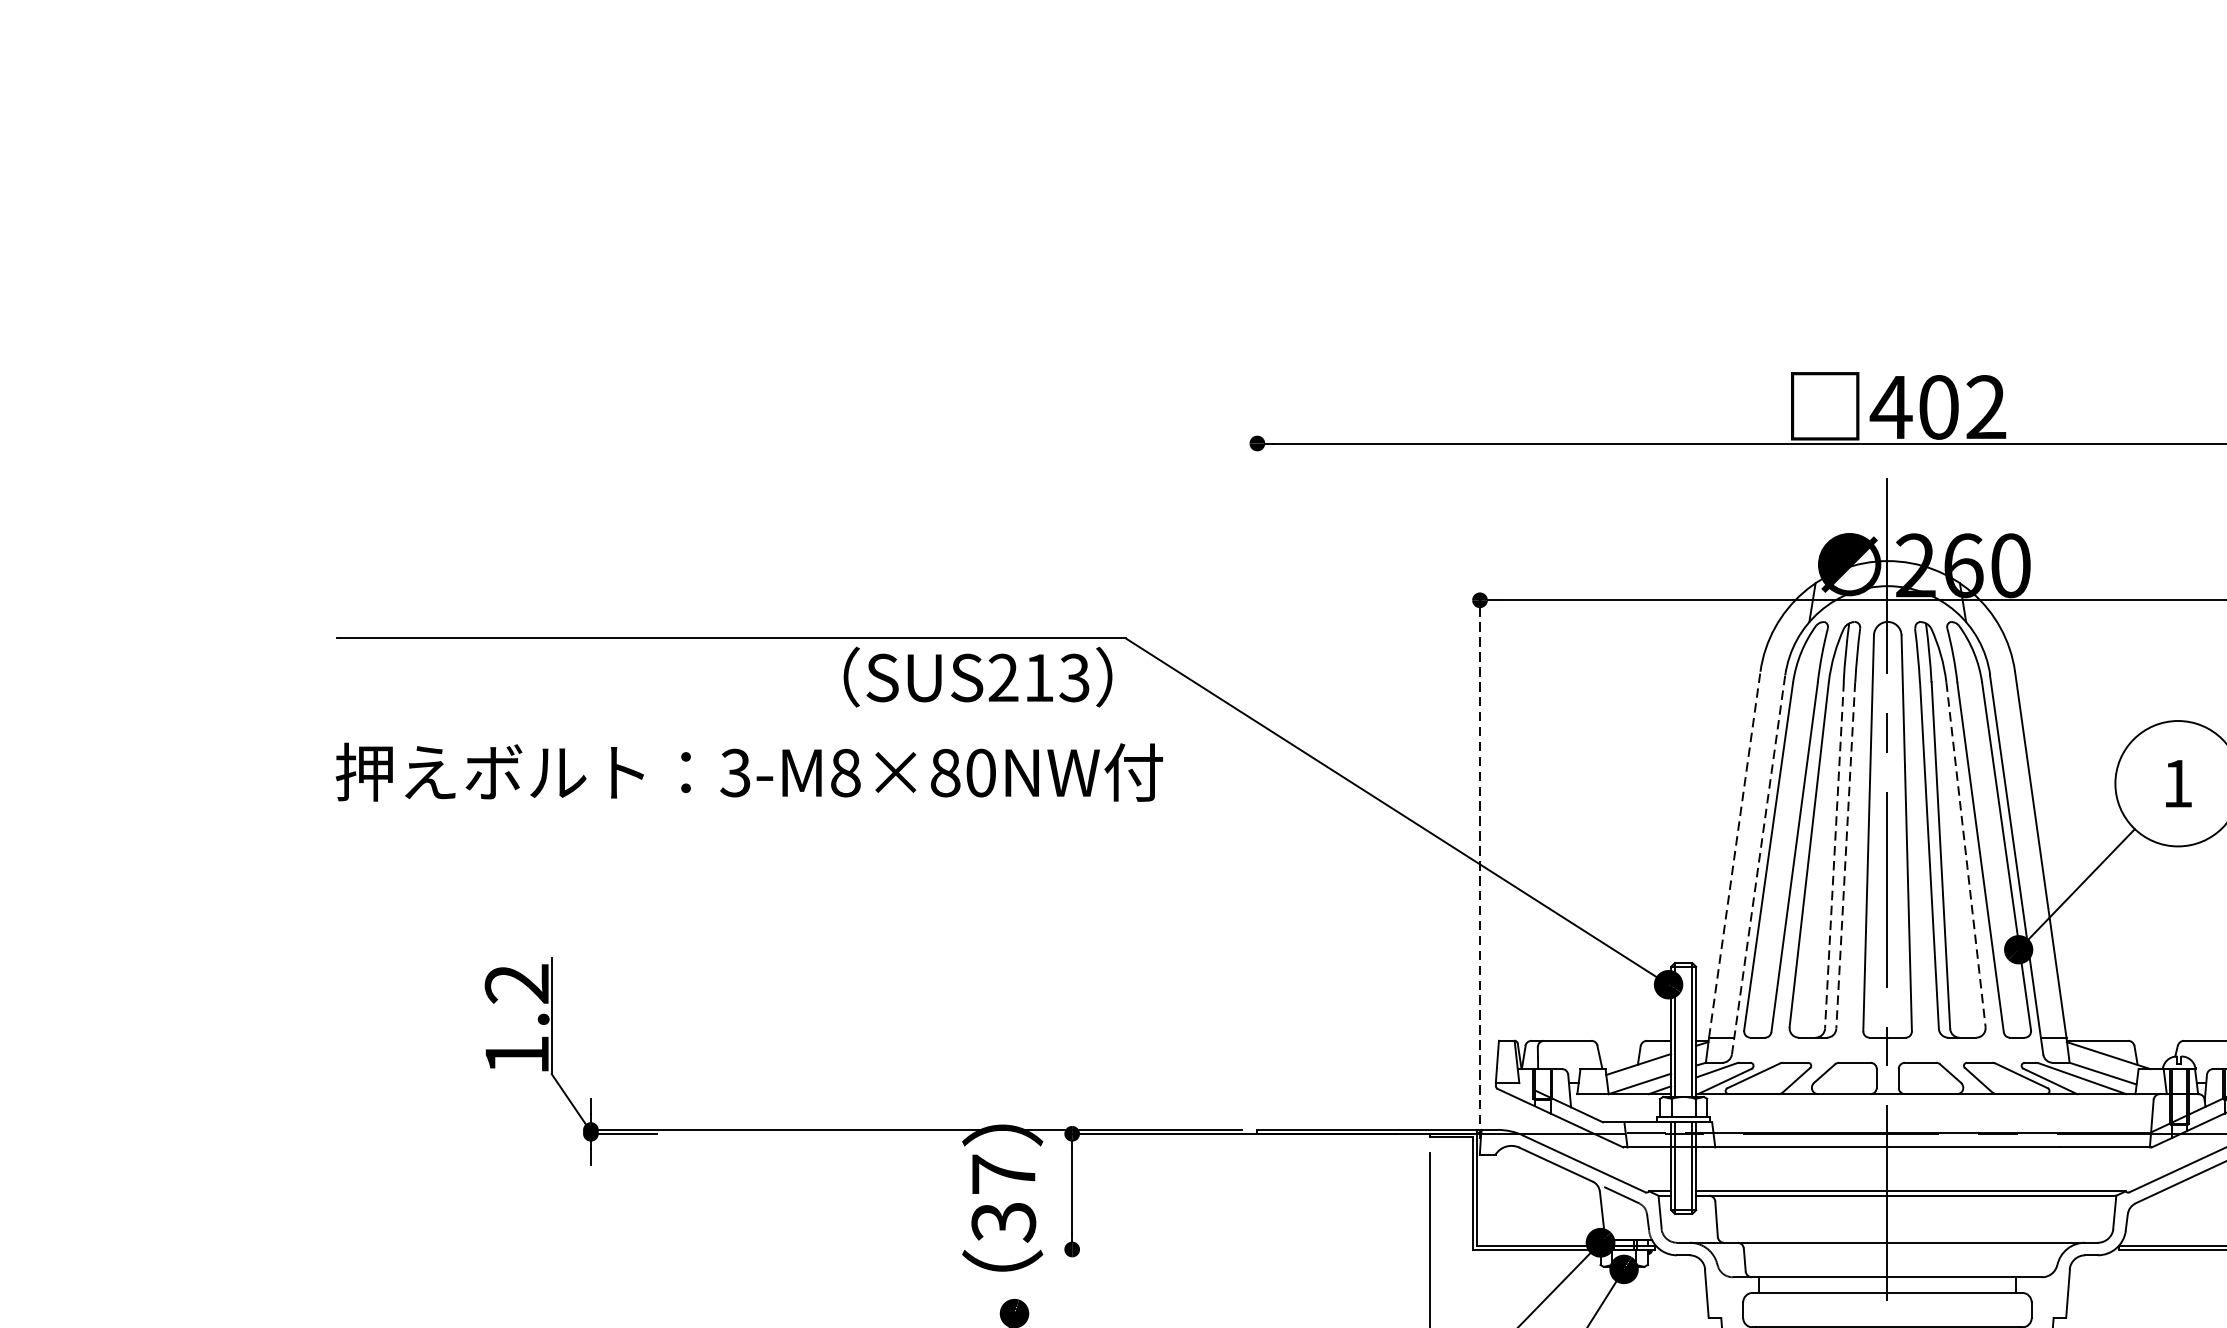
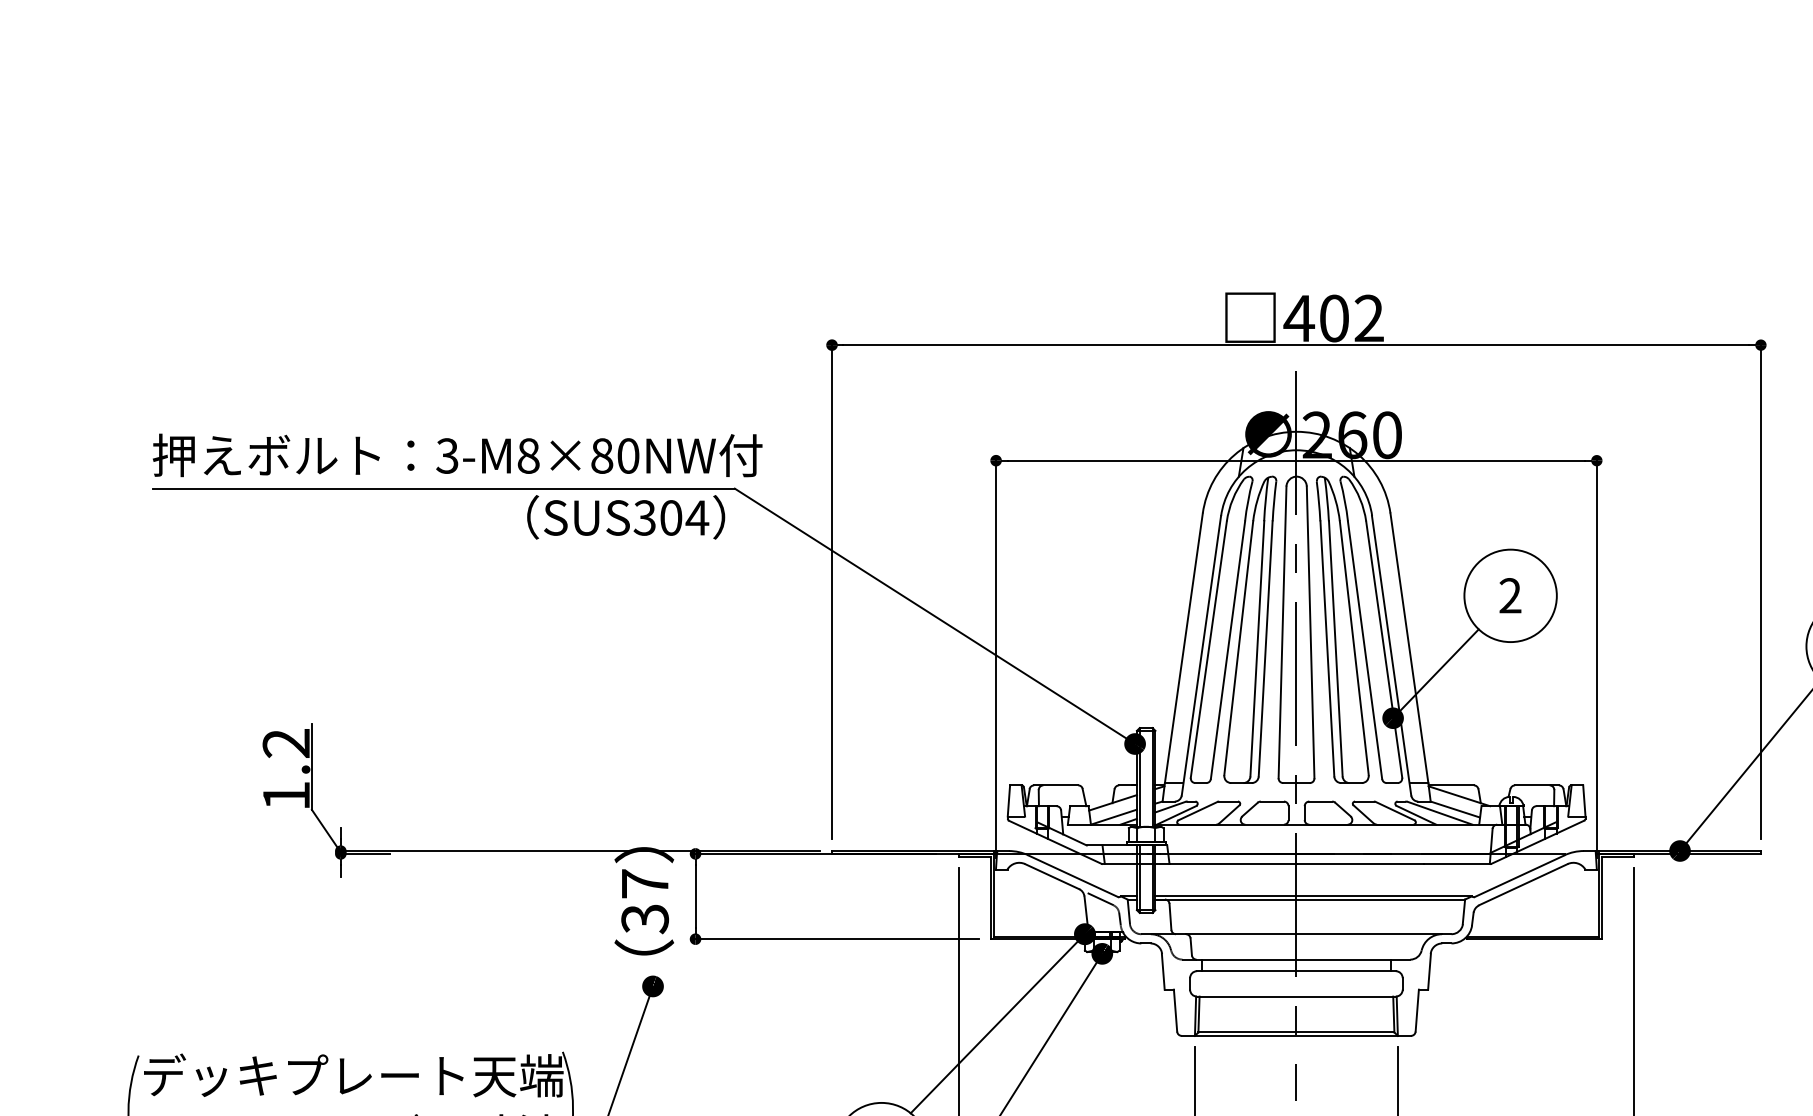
text: (1039, 677) -> (671, 517), SUS213 -> SUS304
text: (749, 772) -> (457, 455), moved
line: (1256, 779) -> (831, 592), added
text: (2177, 783) -> (1510, 595), 1 -> 2
line: (1734, 853) -> (1183, 647), dashed -> solid
line: (1834, 855) -> (1257, 648), dashed -> solid
line: (1845, 855) -> (1265, 648), dashed -> solid
line: (1966, 855) -> (1354, 648), dashed -> solid
line: (1758, 864) -> (1201, 655), dashed -> solid
line: (1479, 870) -> (995, 659), dashed -> solid
line: (1264, 1249) -> (837, 939), added

